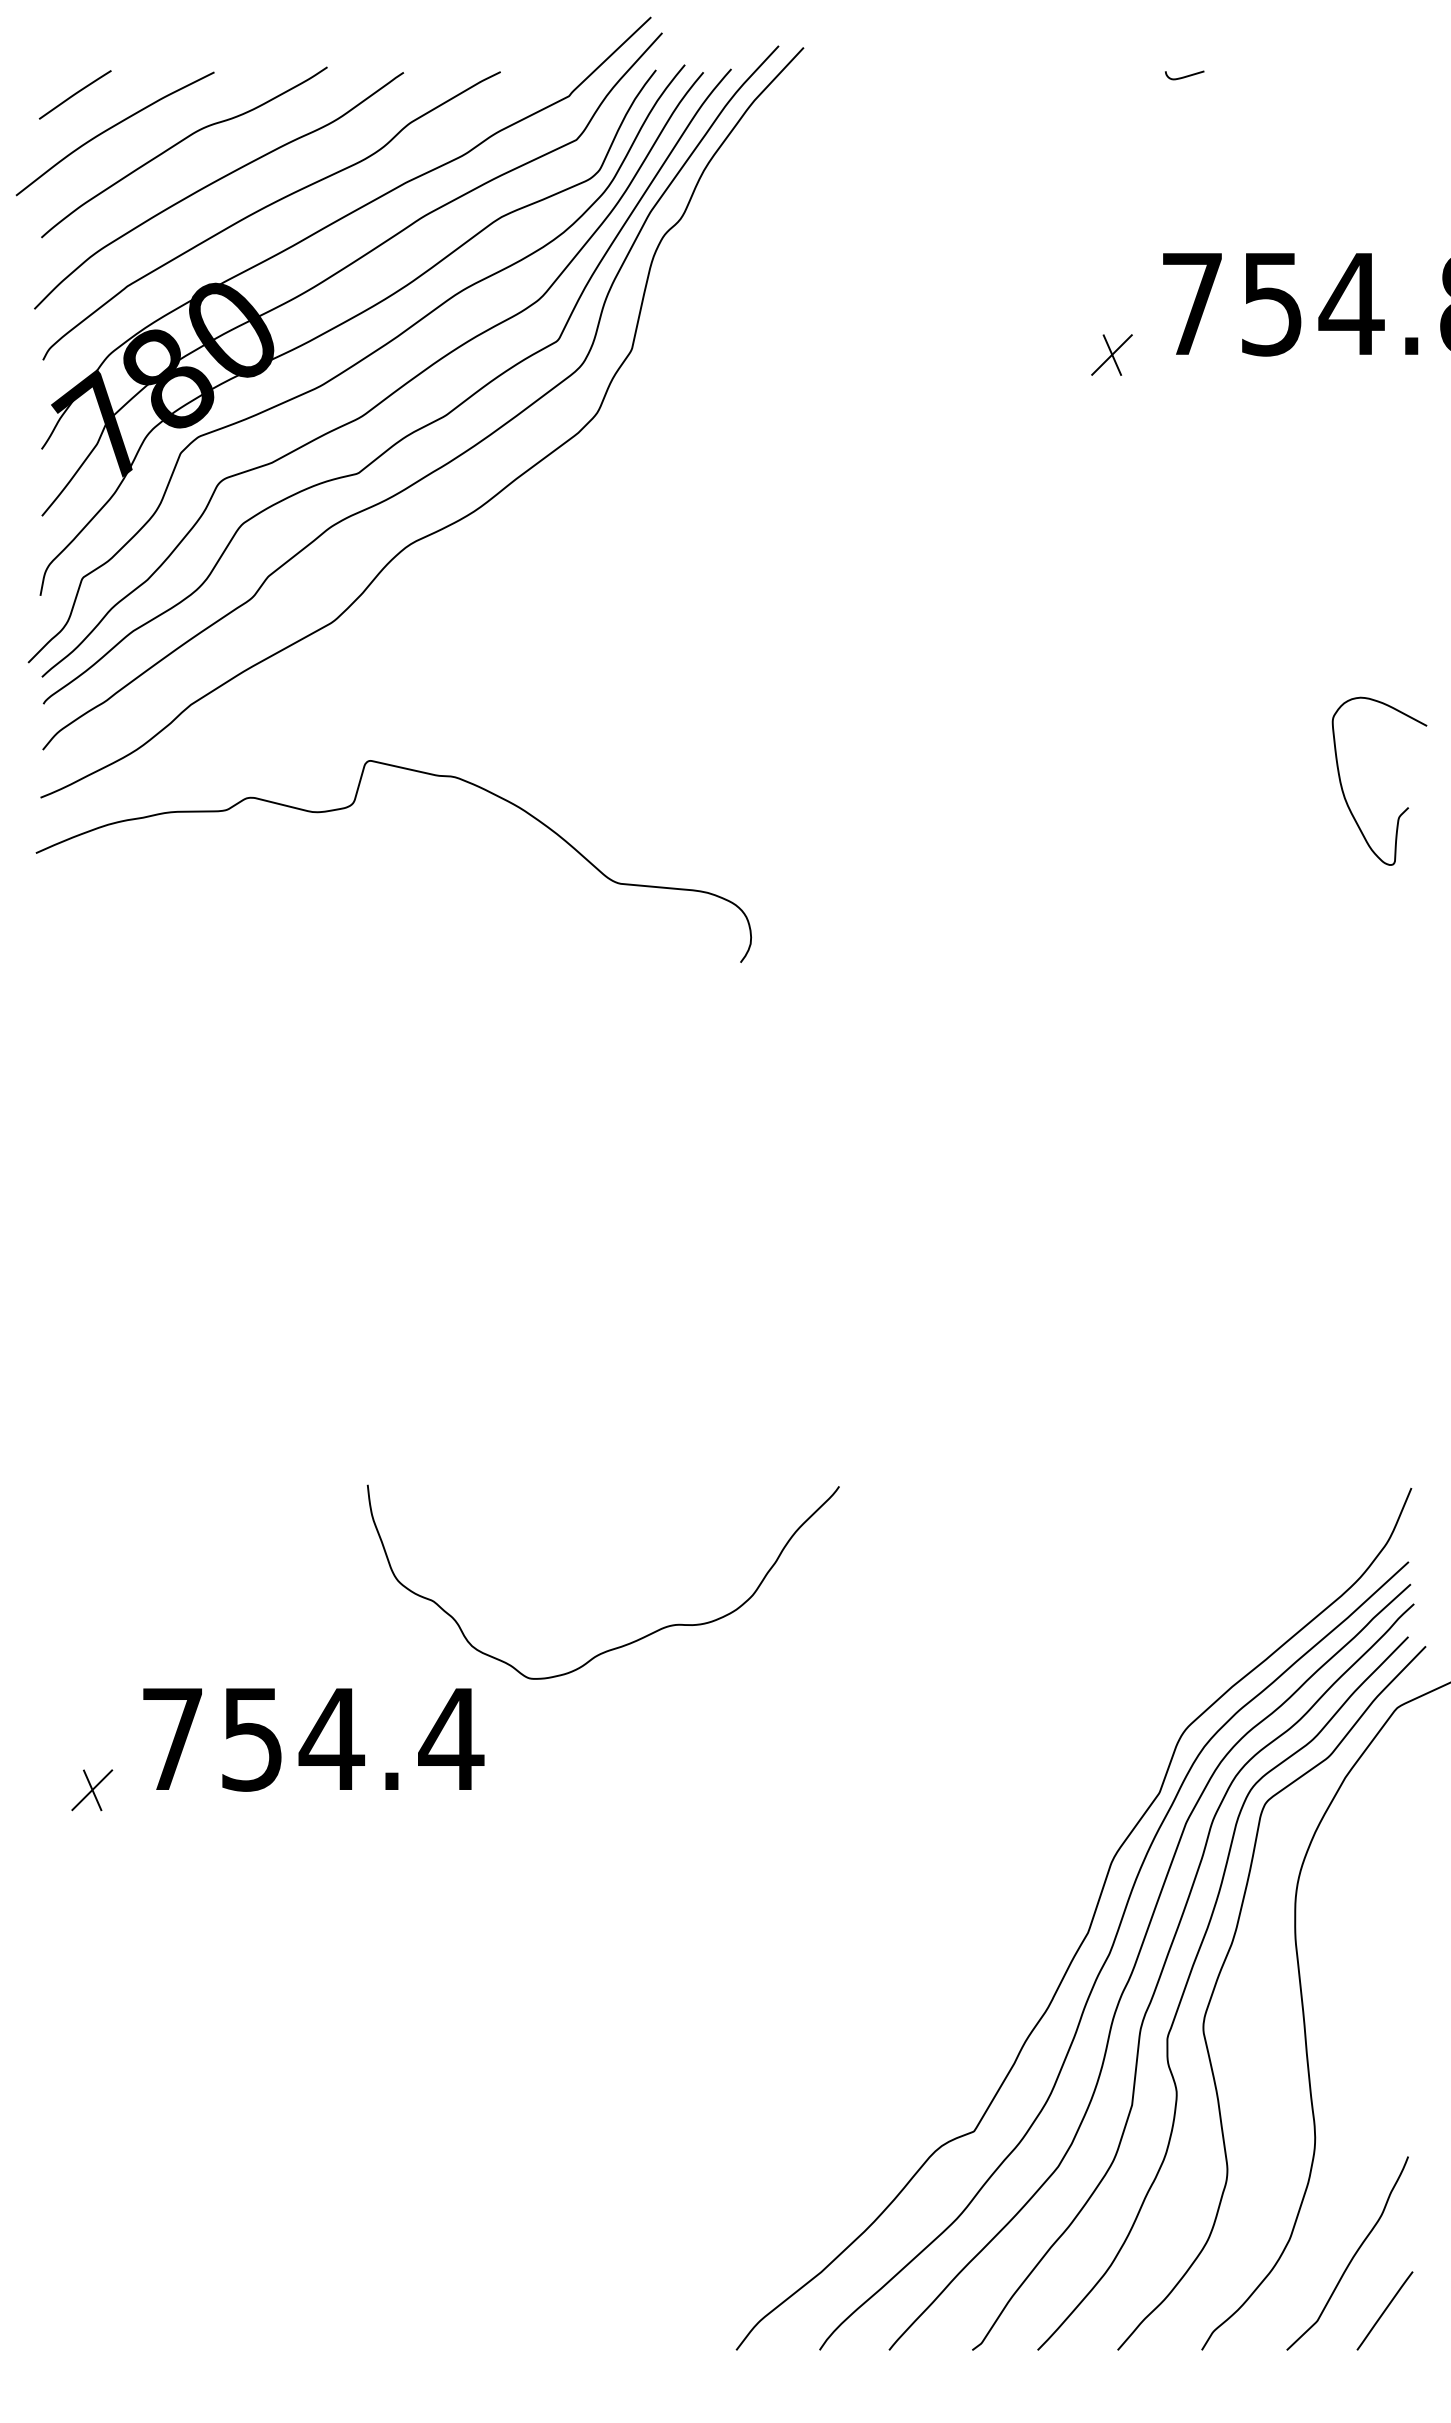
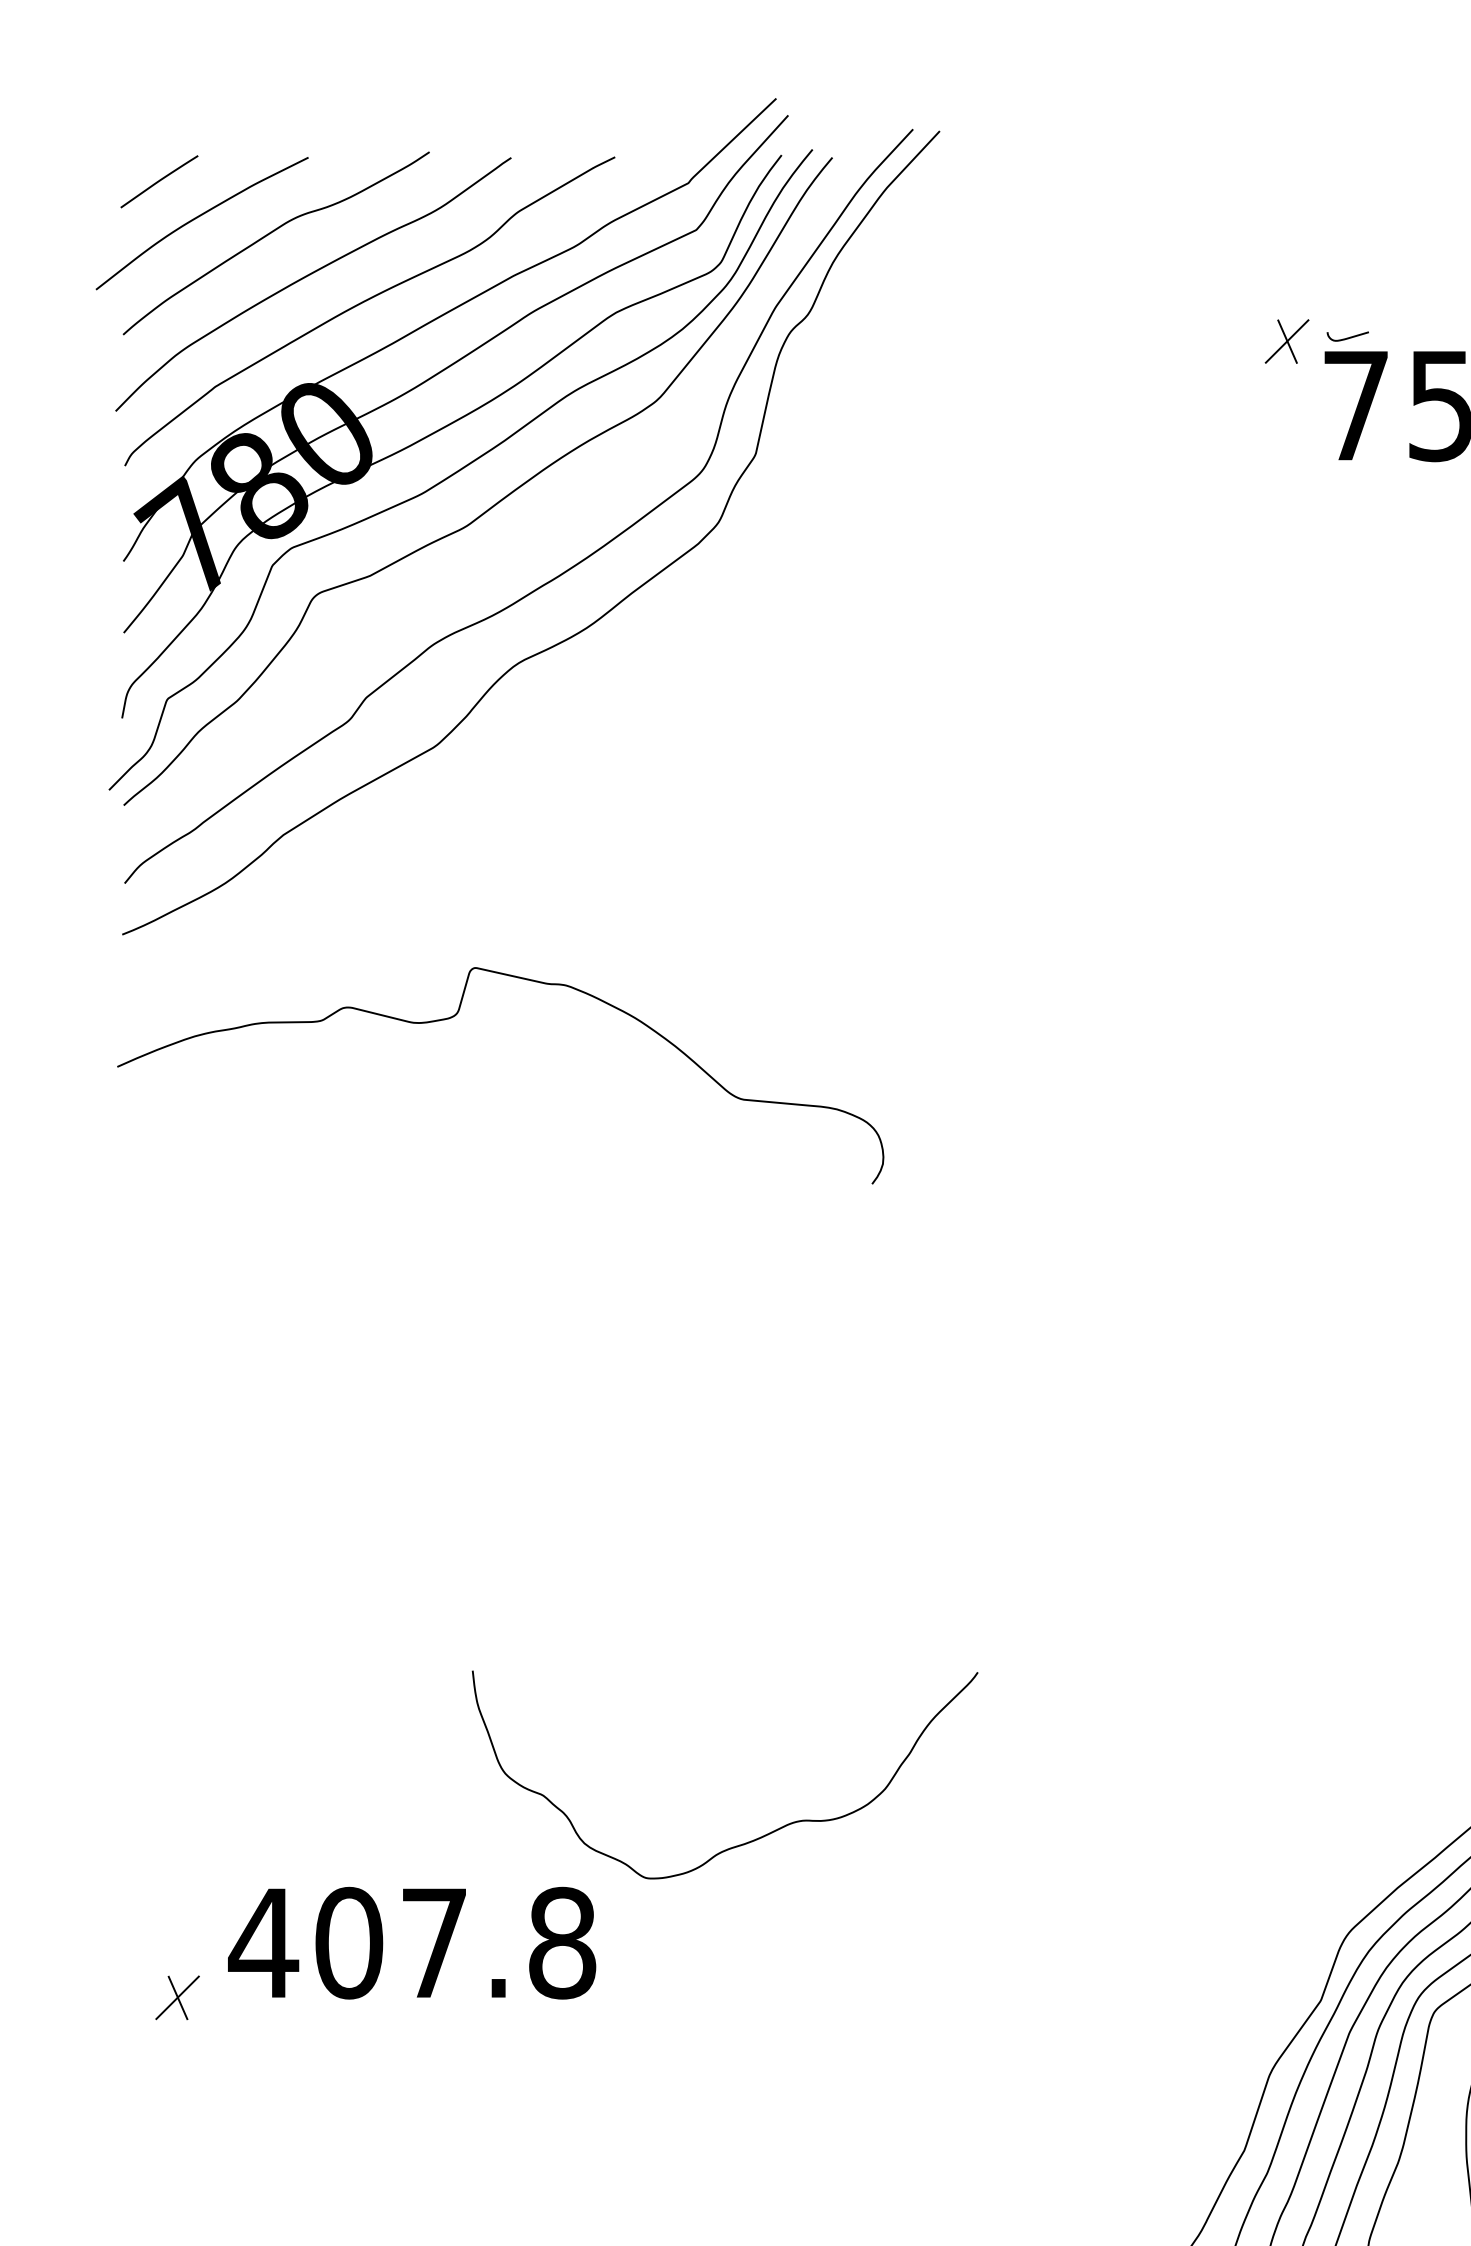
curve: (1184, 76) -> (1347, 337), moved
part: (1111, 354) -> (1286, 340), moved
curve: (412, 431) -> (520, 542), removed
curve: (352, 805) -> (456, 1015), moved
text: (311, 1738) -> (412, 1942), 754.4 -> 407.8

